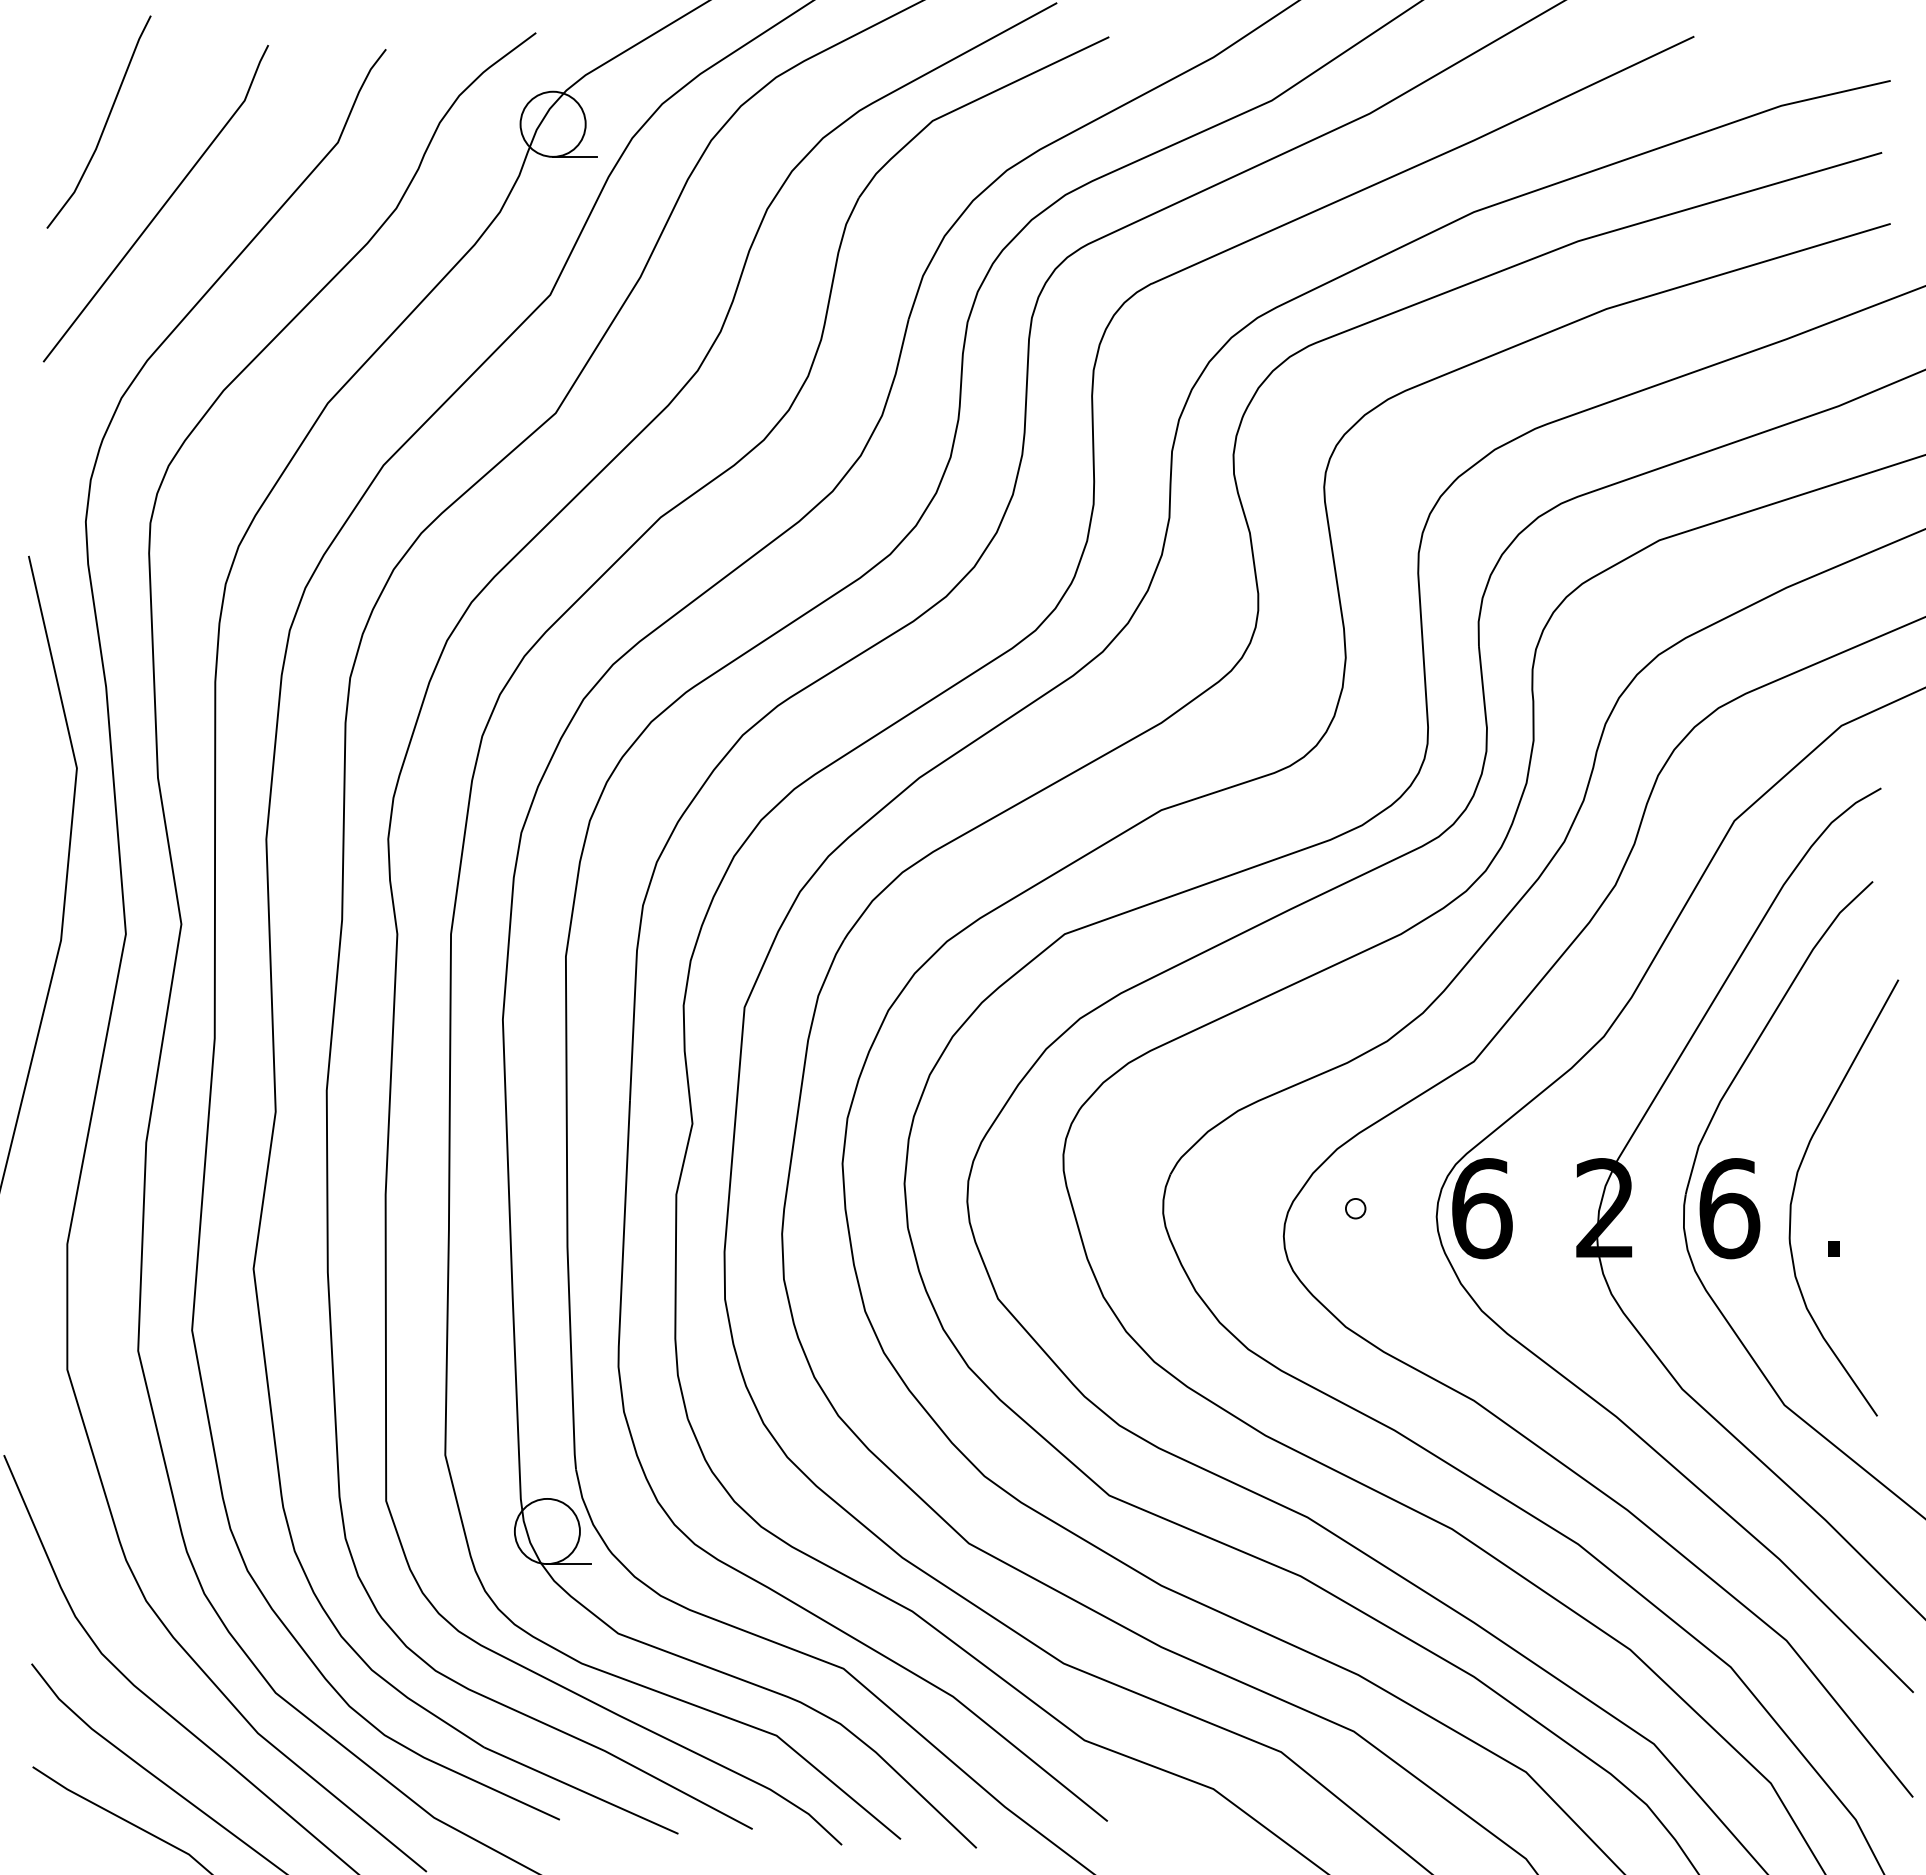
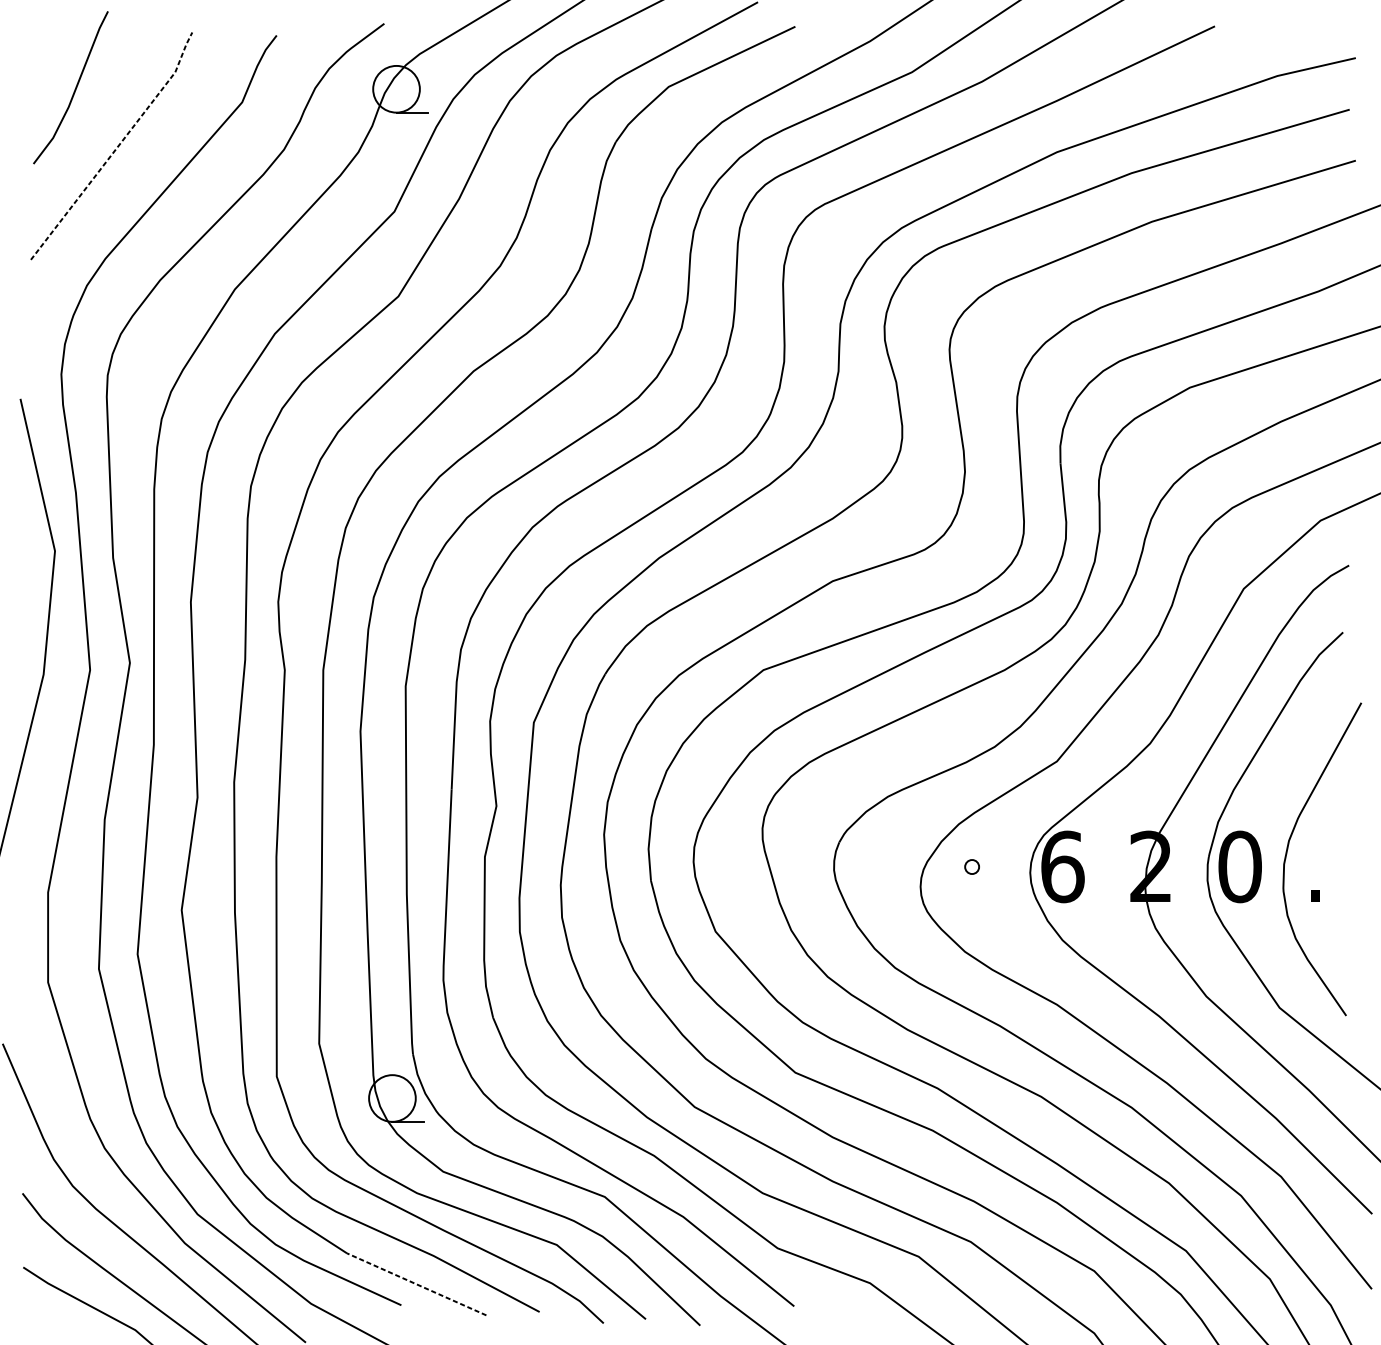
line: (163, 206) -> (117, 148), solid -> dashed
text: (1729, 1208) -> (1240, 866), 6 -> 0
line: (580, 1790) -> (416, 1284), solid -> dashed

